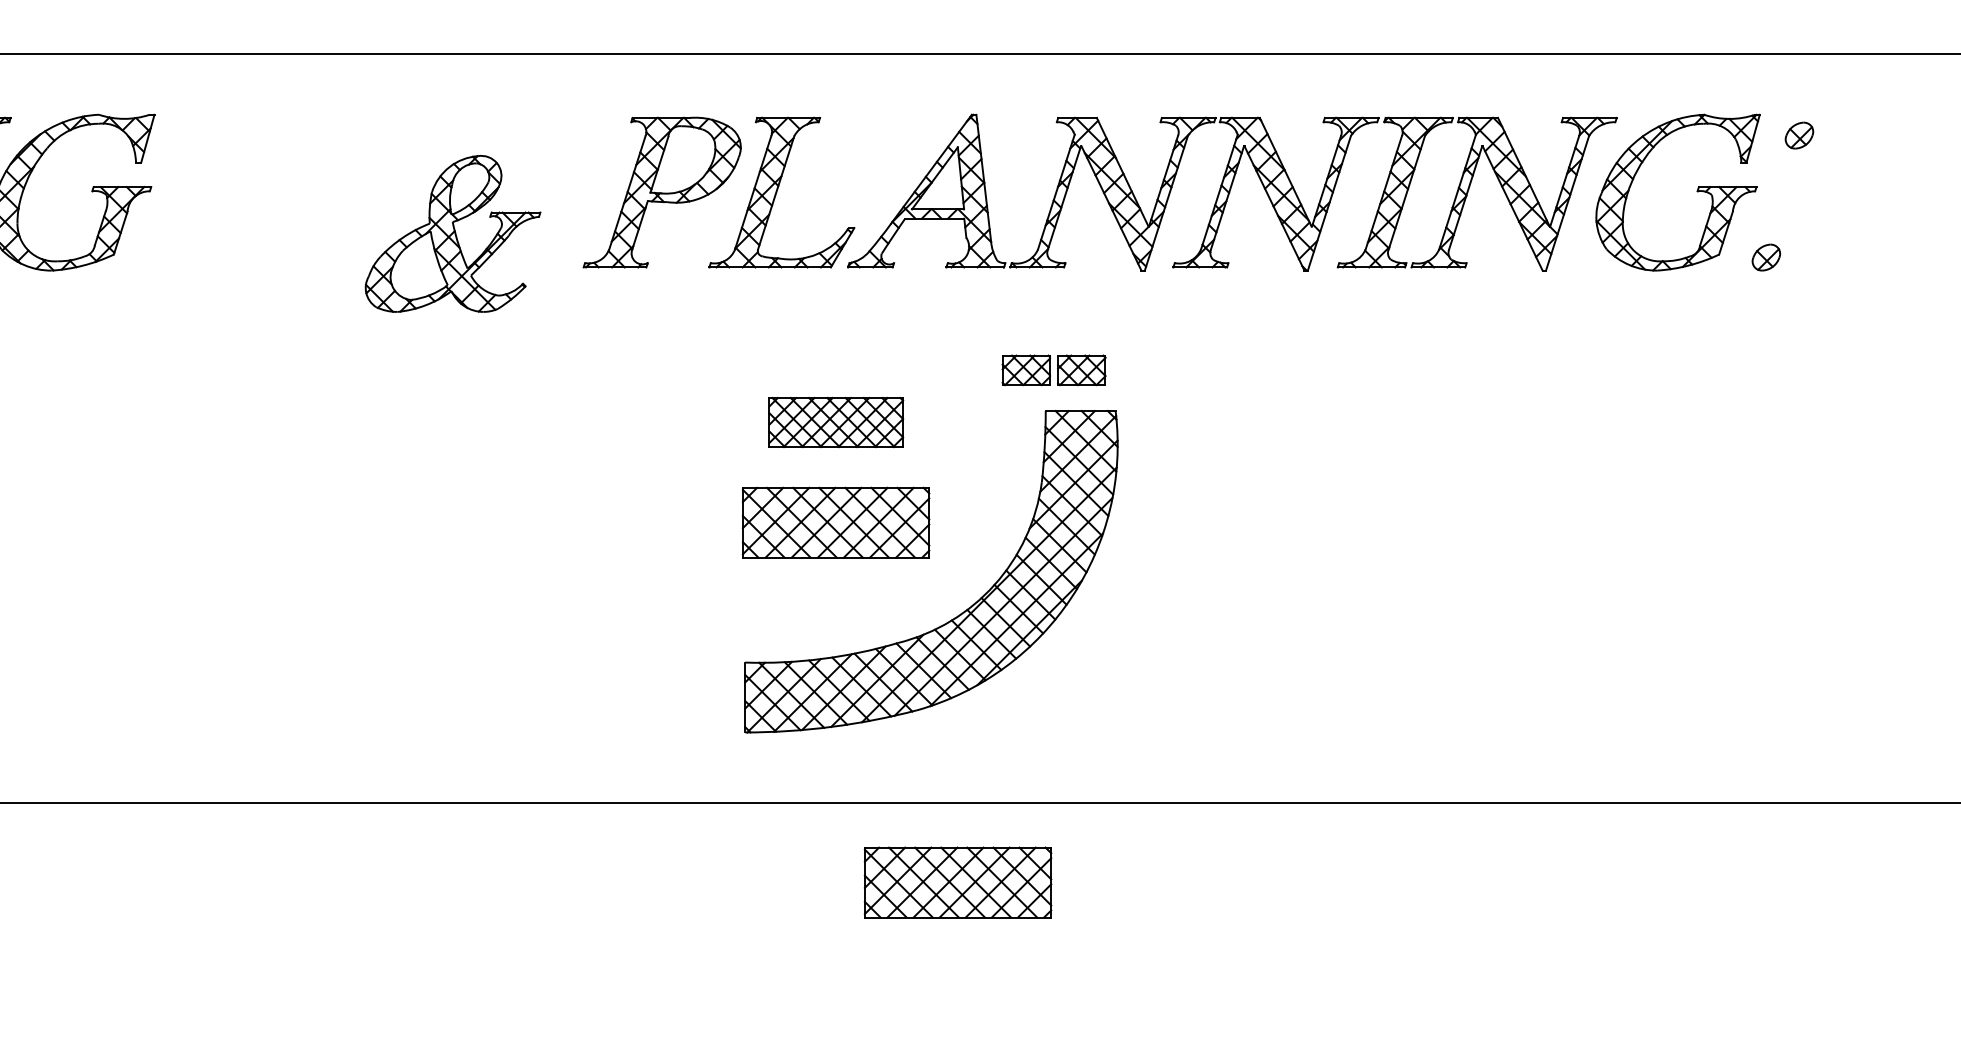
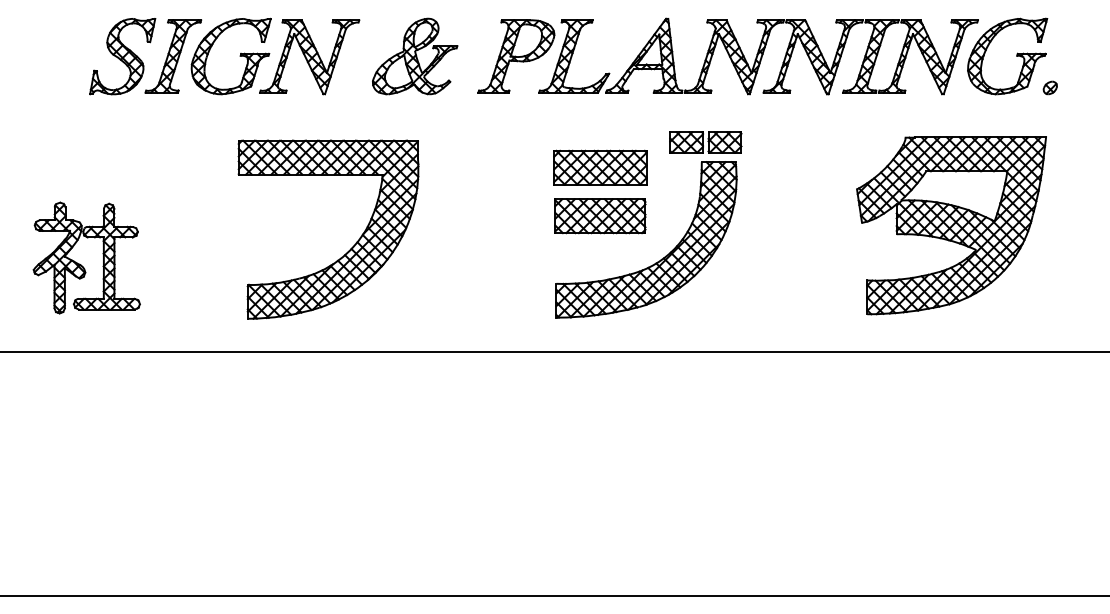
part: (1797, 134) -> (1065, 28), removed
part: (234, 194) -> (309, 57), added
part: (453, 233) -> (415, 56), moved
part: (1053, 370) -> (705, 142), size x1.43
part: (836, 422) -> (600, 167), size x1.43
part: (1561, 541) -> (951, 225), added
part: (317, 591) -> (349, 249), added
part: (958, 883) -> (659, 390), removed

